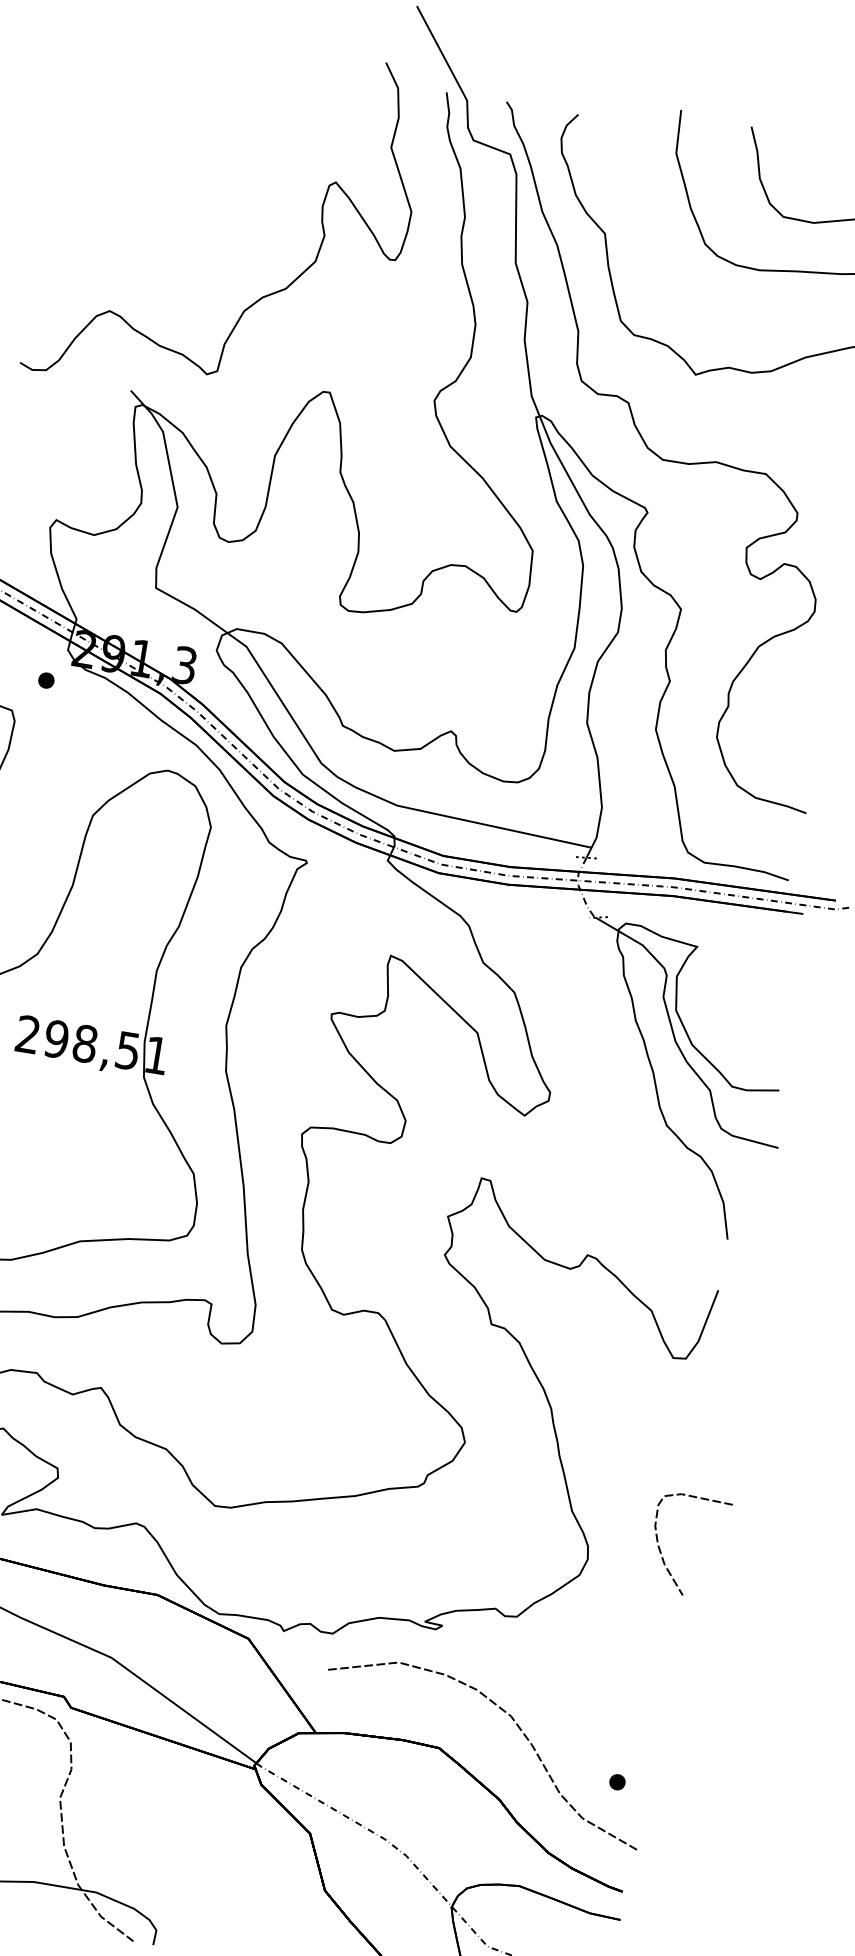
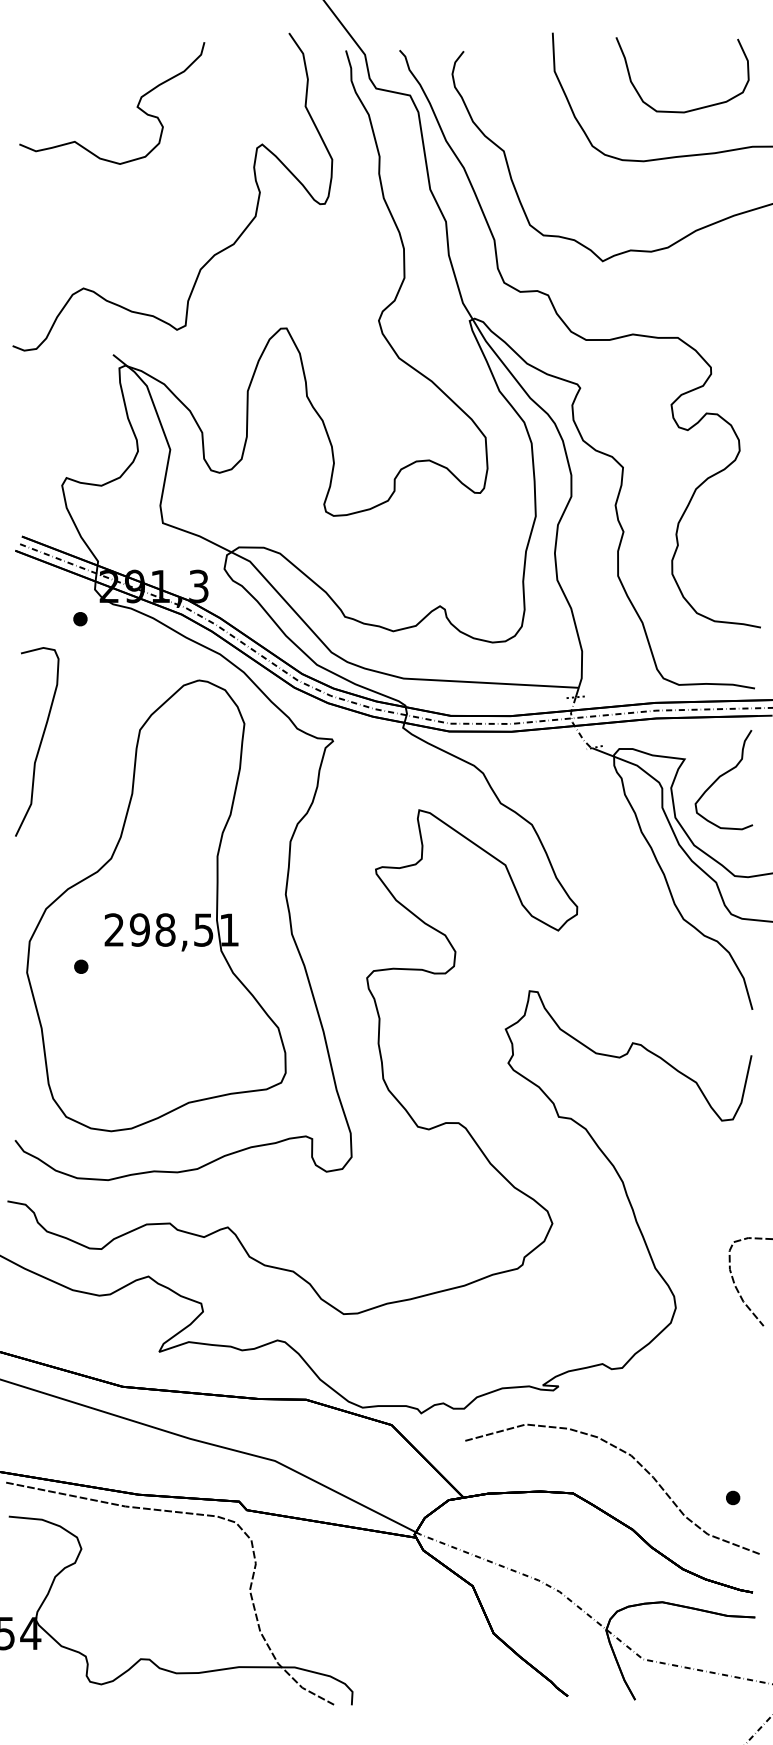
curve: (202, 117) -> (136, 106), added
curve: (736, 973) -> (722, 776), added

